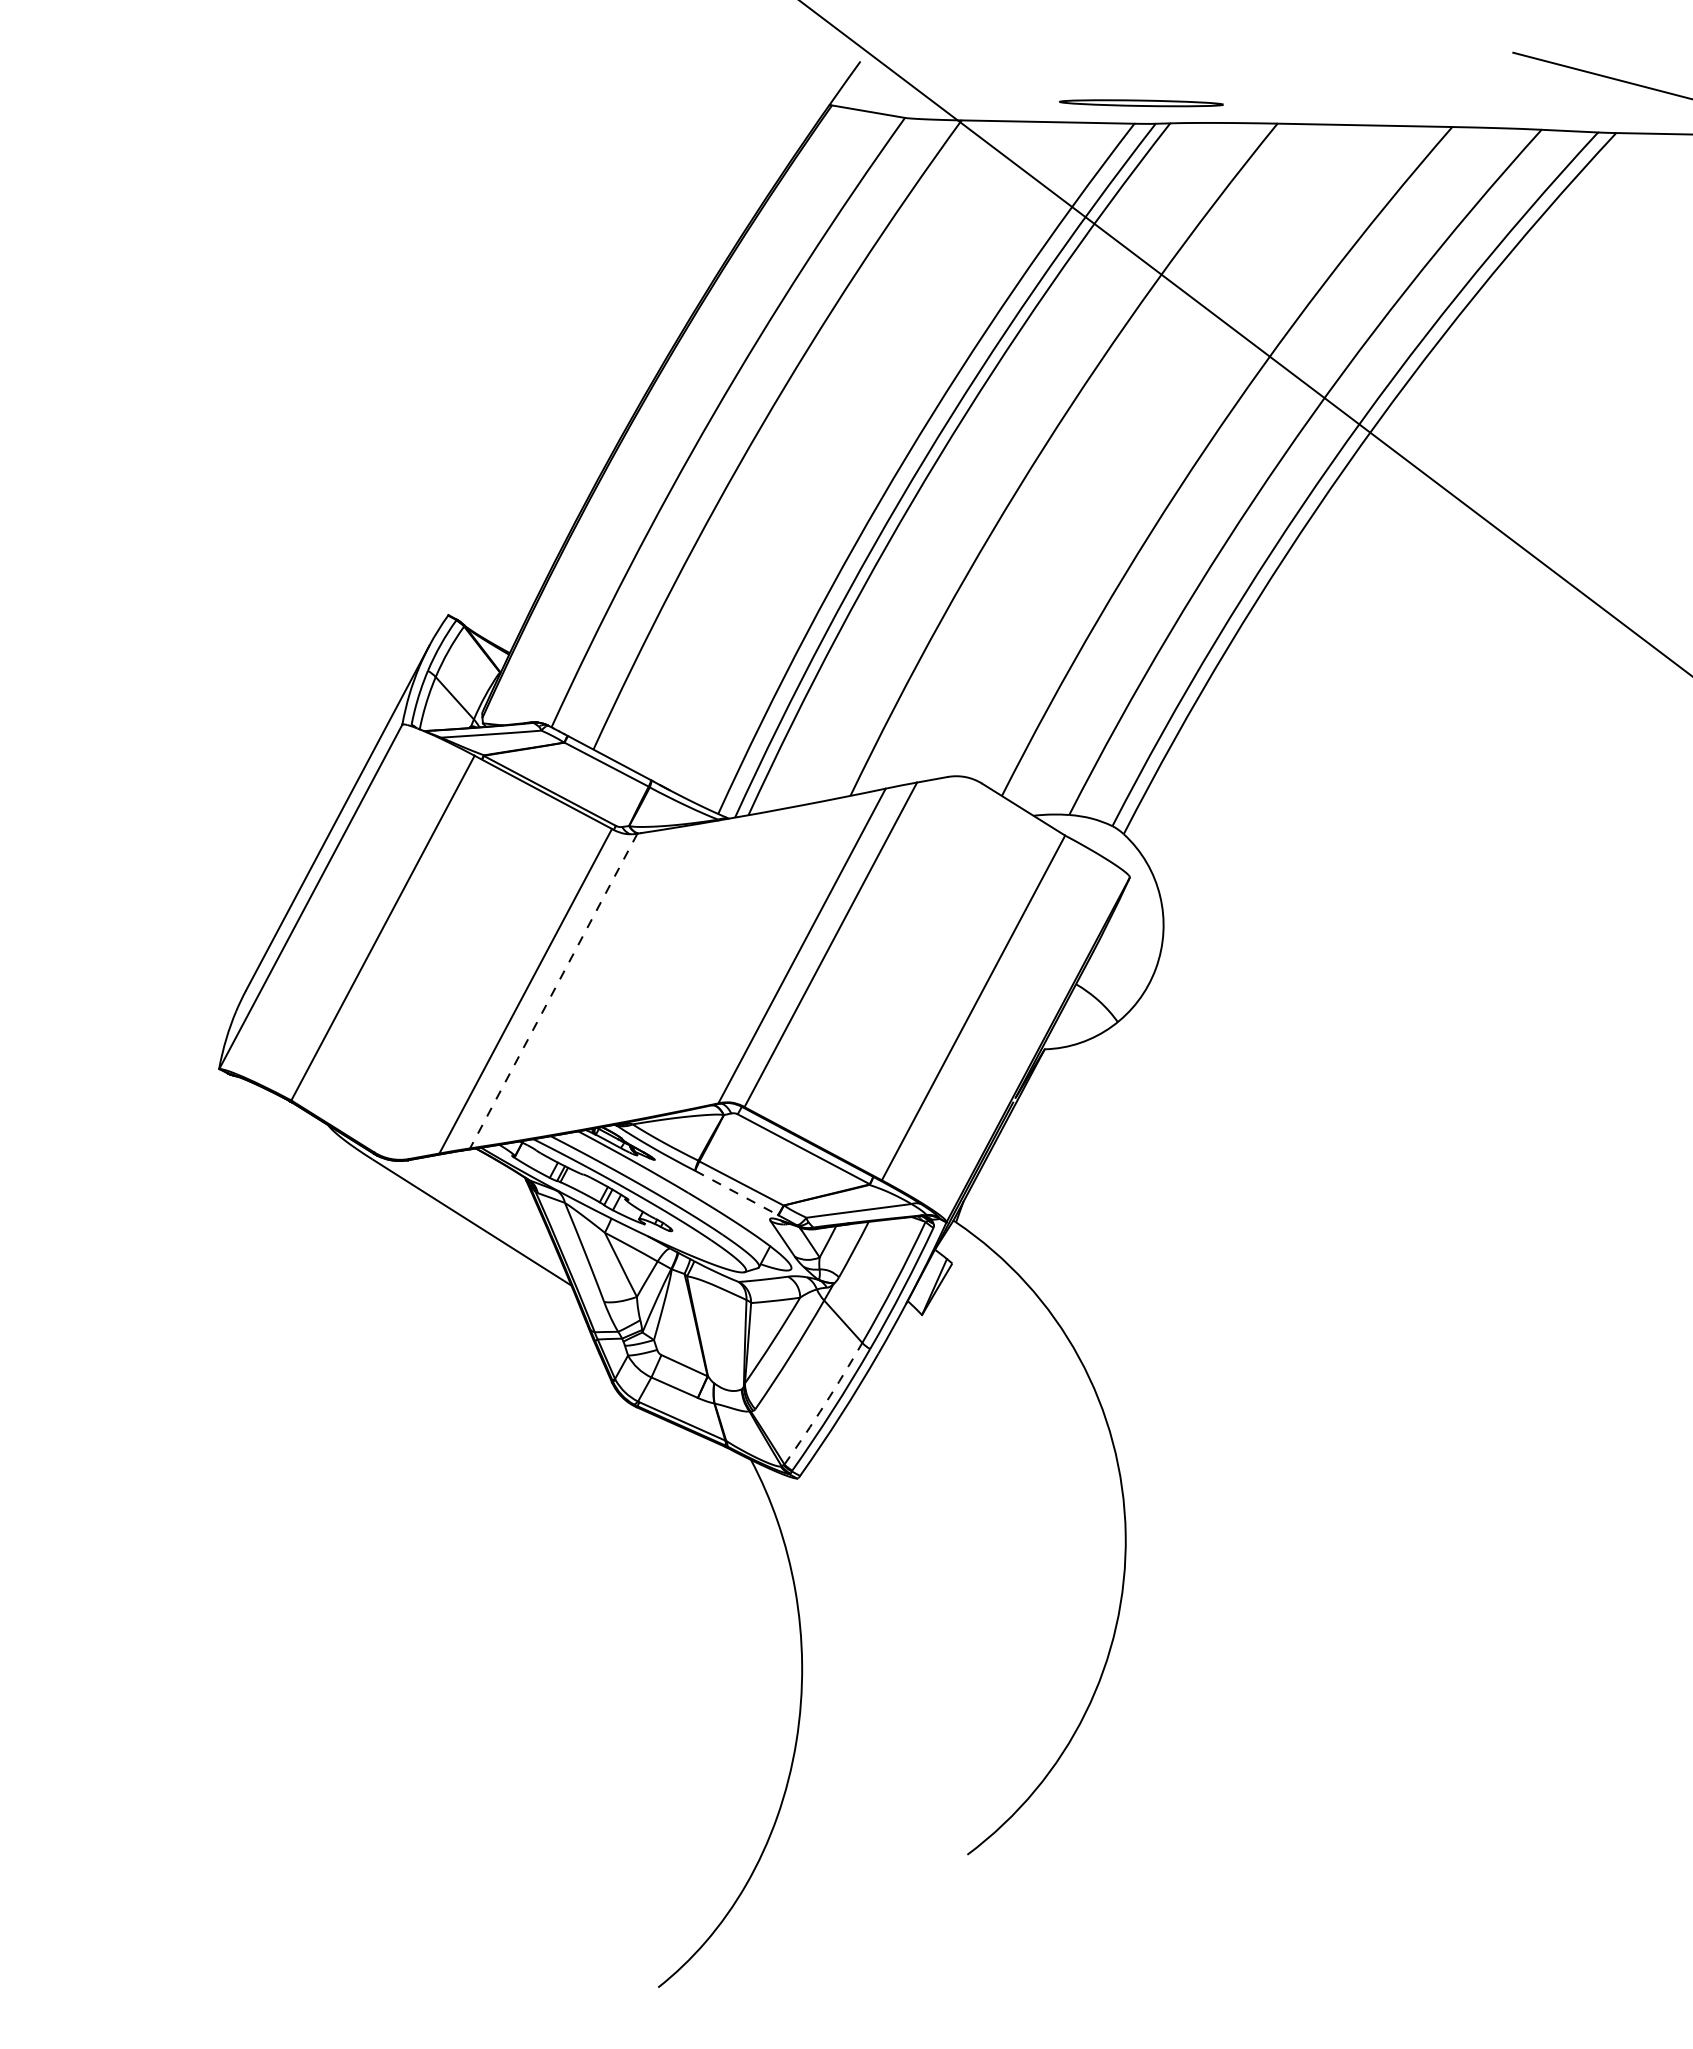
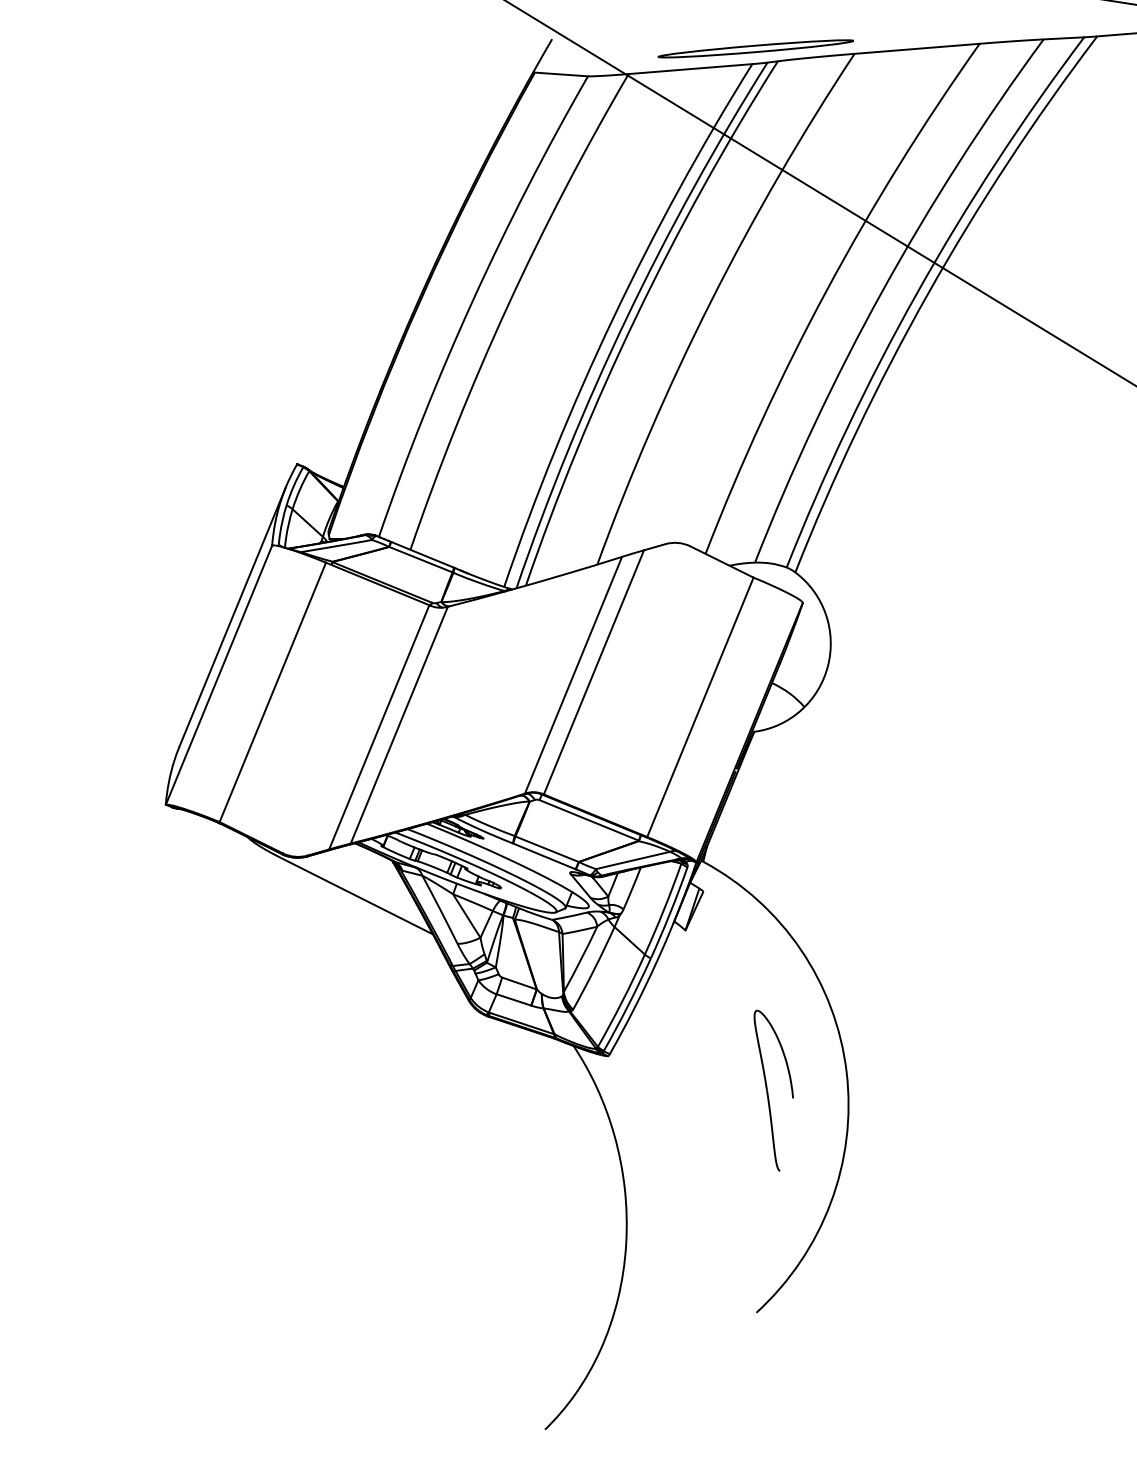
part: (1141, 103) -> (755, 49), size x1.67
line: (553, 991) -> (399, 725), dashed -> solid
line: (736, 1192) -> (544, 856), dashed -> solid
arc: (824, 1404) -> (622, 1001), dashed -> solid
part: (1013, 1548) -> (767, 1090), added

